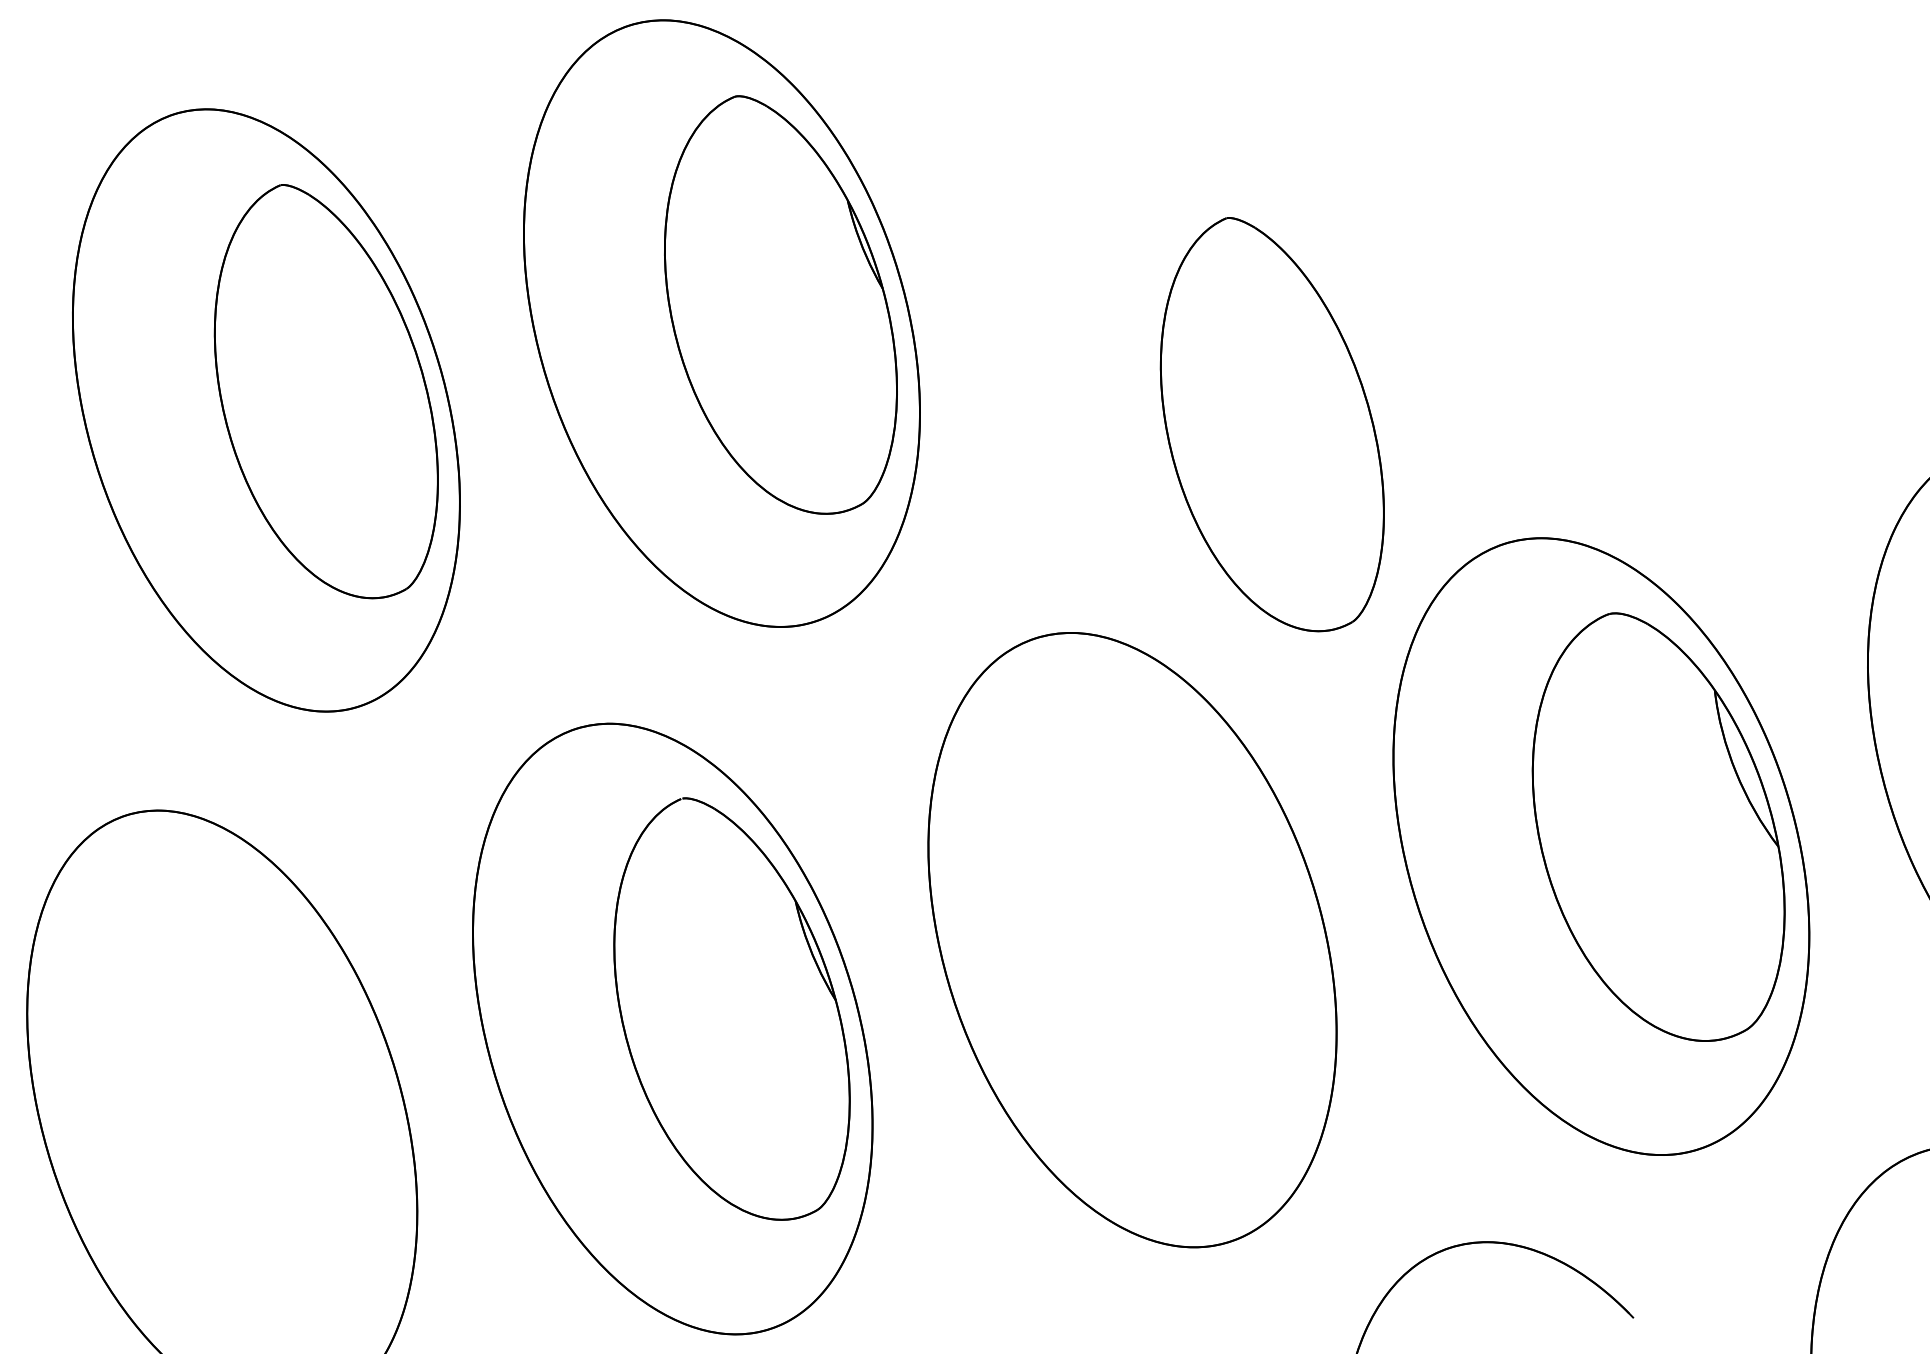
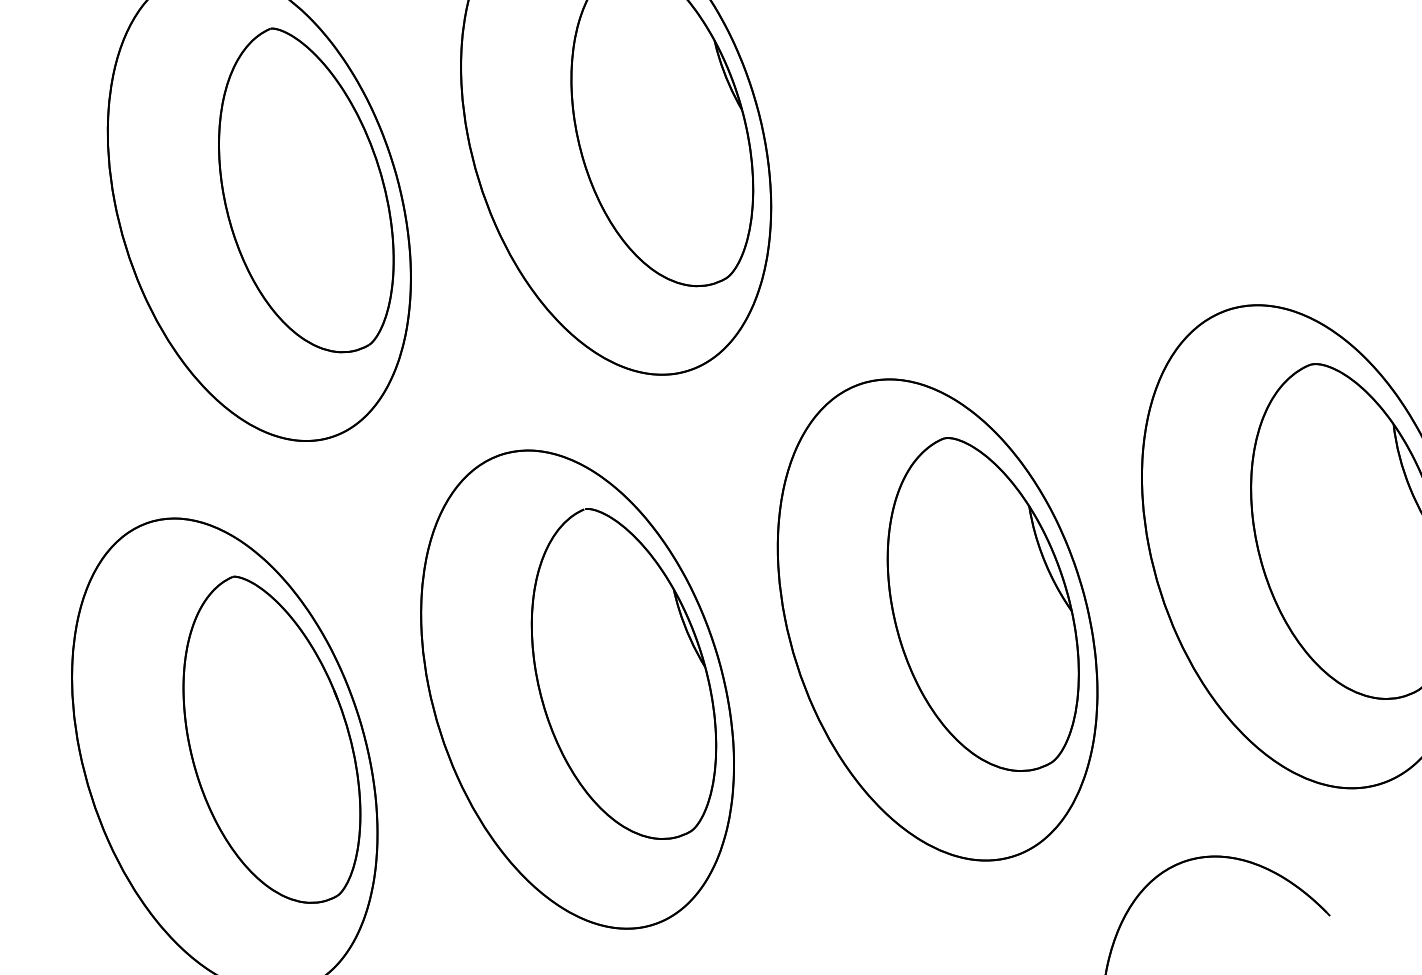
part: (1271, 424) -> (1046, 216), removed
part: (1190, 919) -> (983, 603), added
part: (282, 1092) -> (271, 739), added

